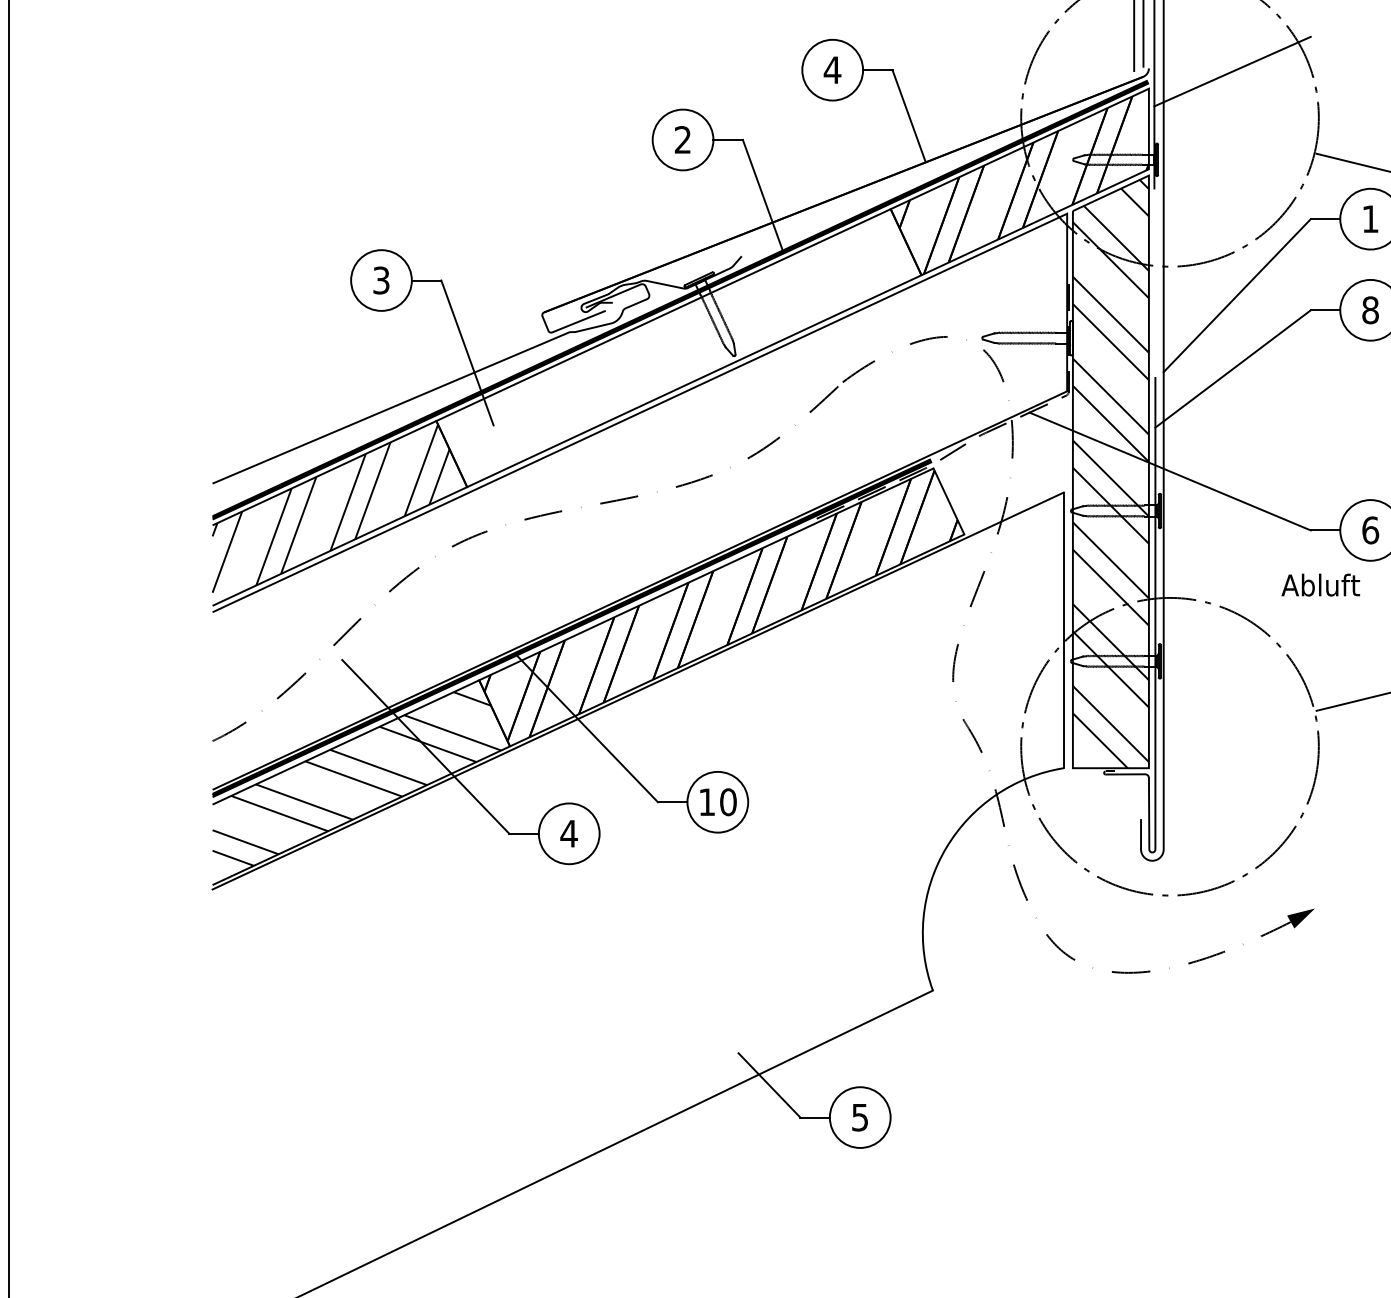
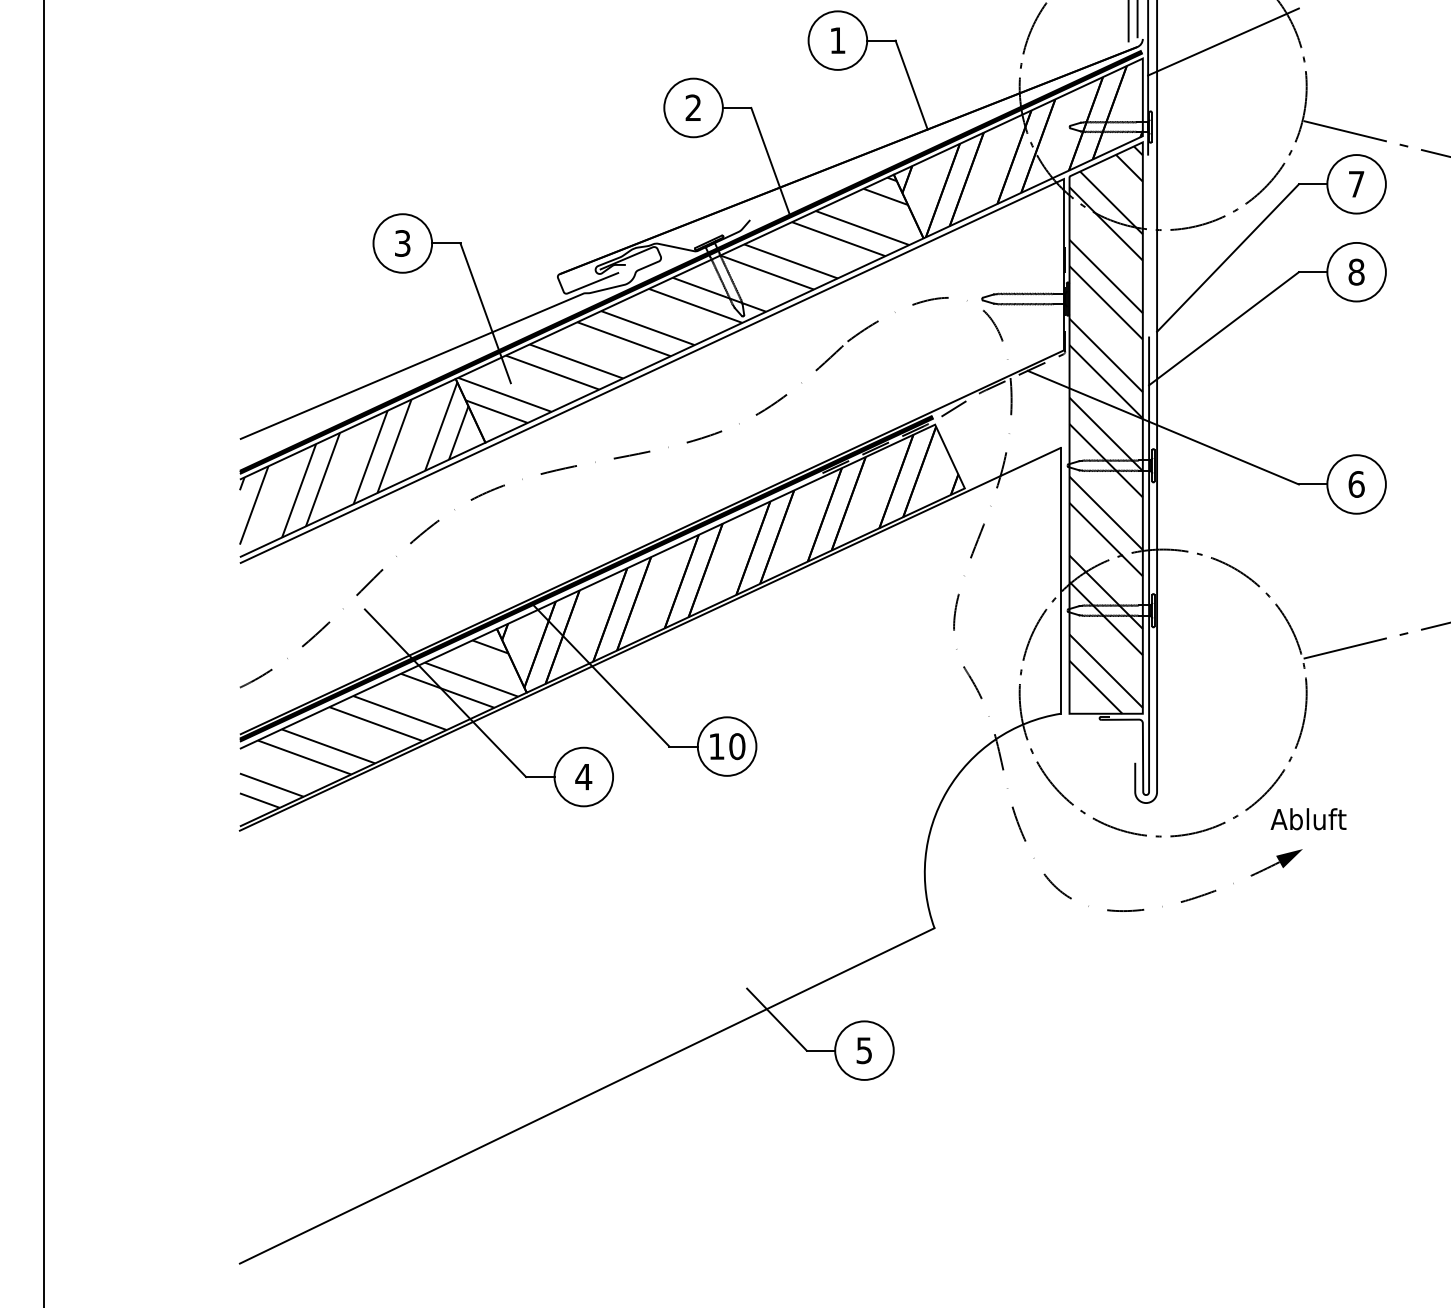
text: (832, 70) -> (837, 40), 4 -> 1
text: (1370, 219) -> (1356, 184), 1 -> 7
hatch: (672, 338) -> (683, 299), added
text: (1320, 585) -> (1308, 819), moved

